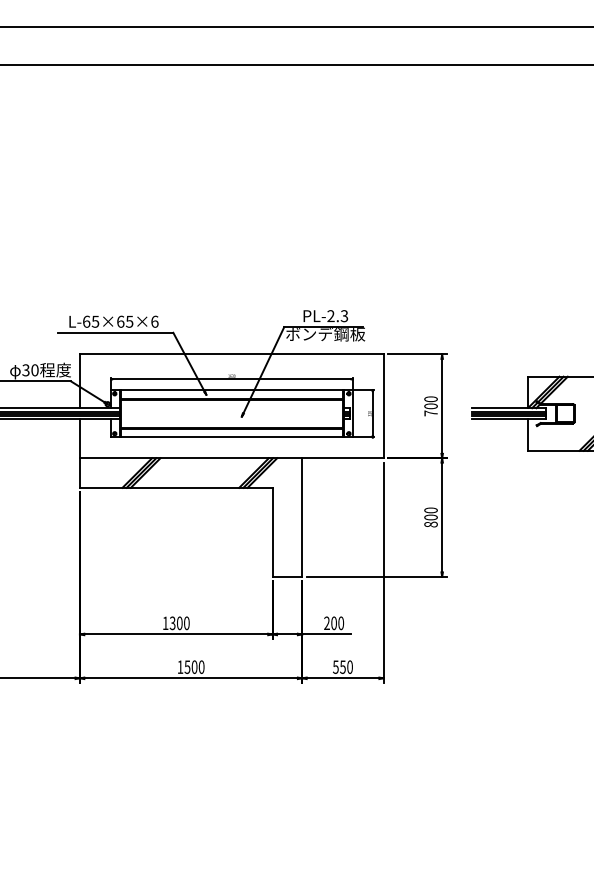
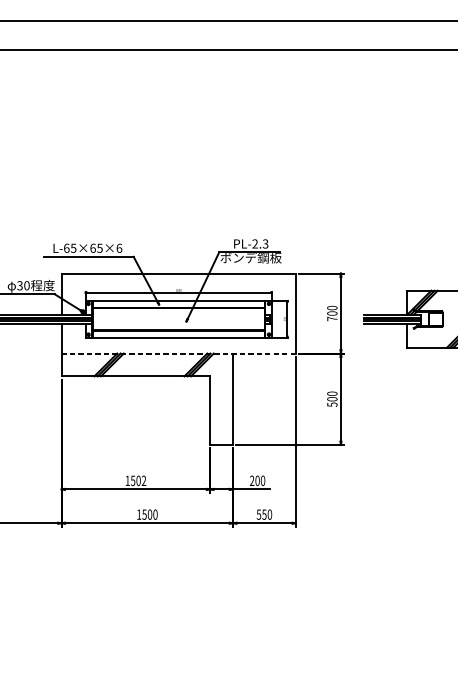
line: (231, 458) -> (178, 353), solid -> dashed
text: (430, 524) -> (331, 404), 800 -> 500
text: (179, 623) -> (138, 480), 1300 -> 1502

